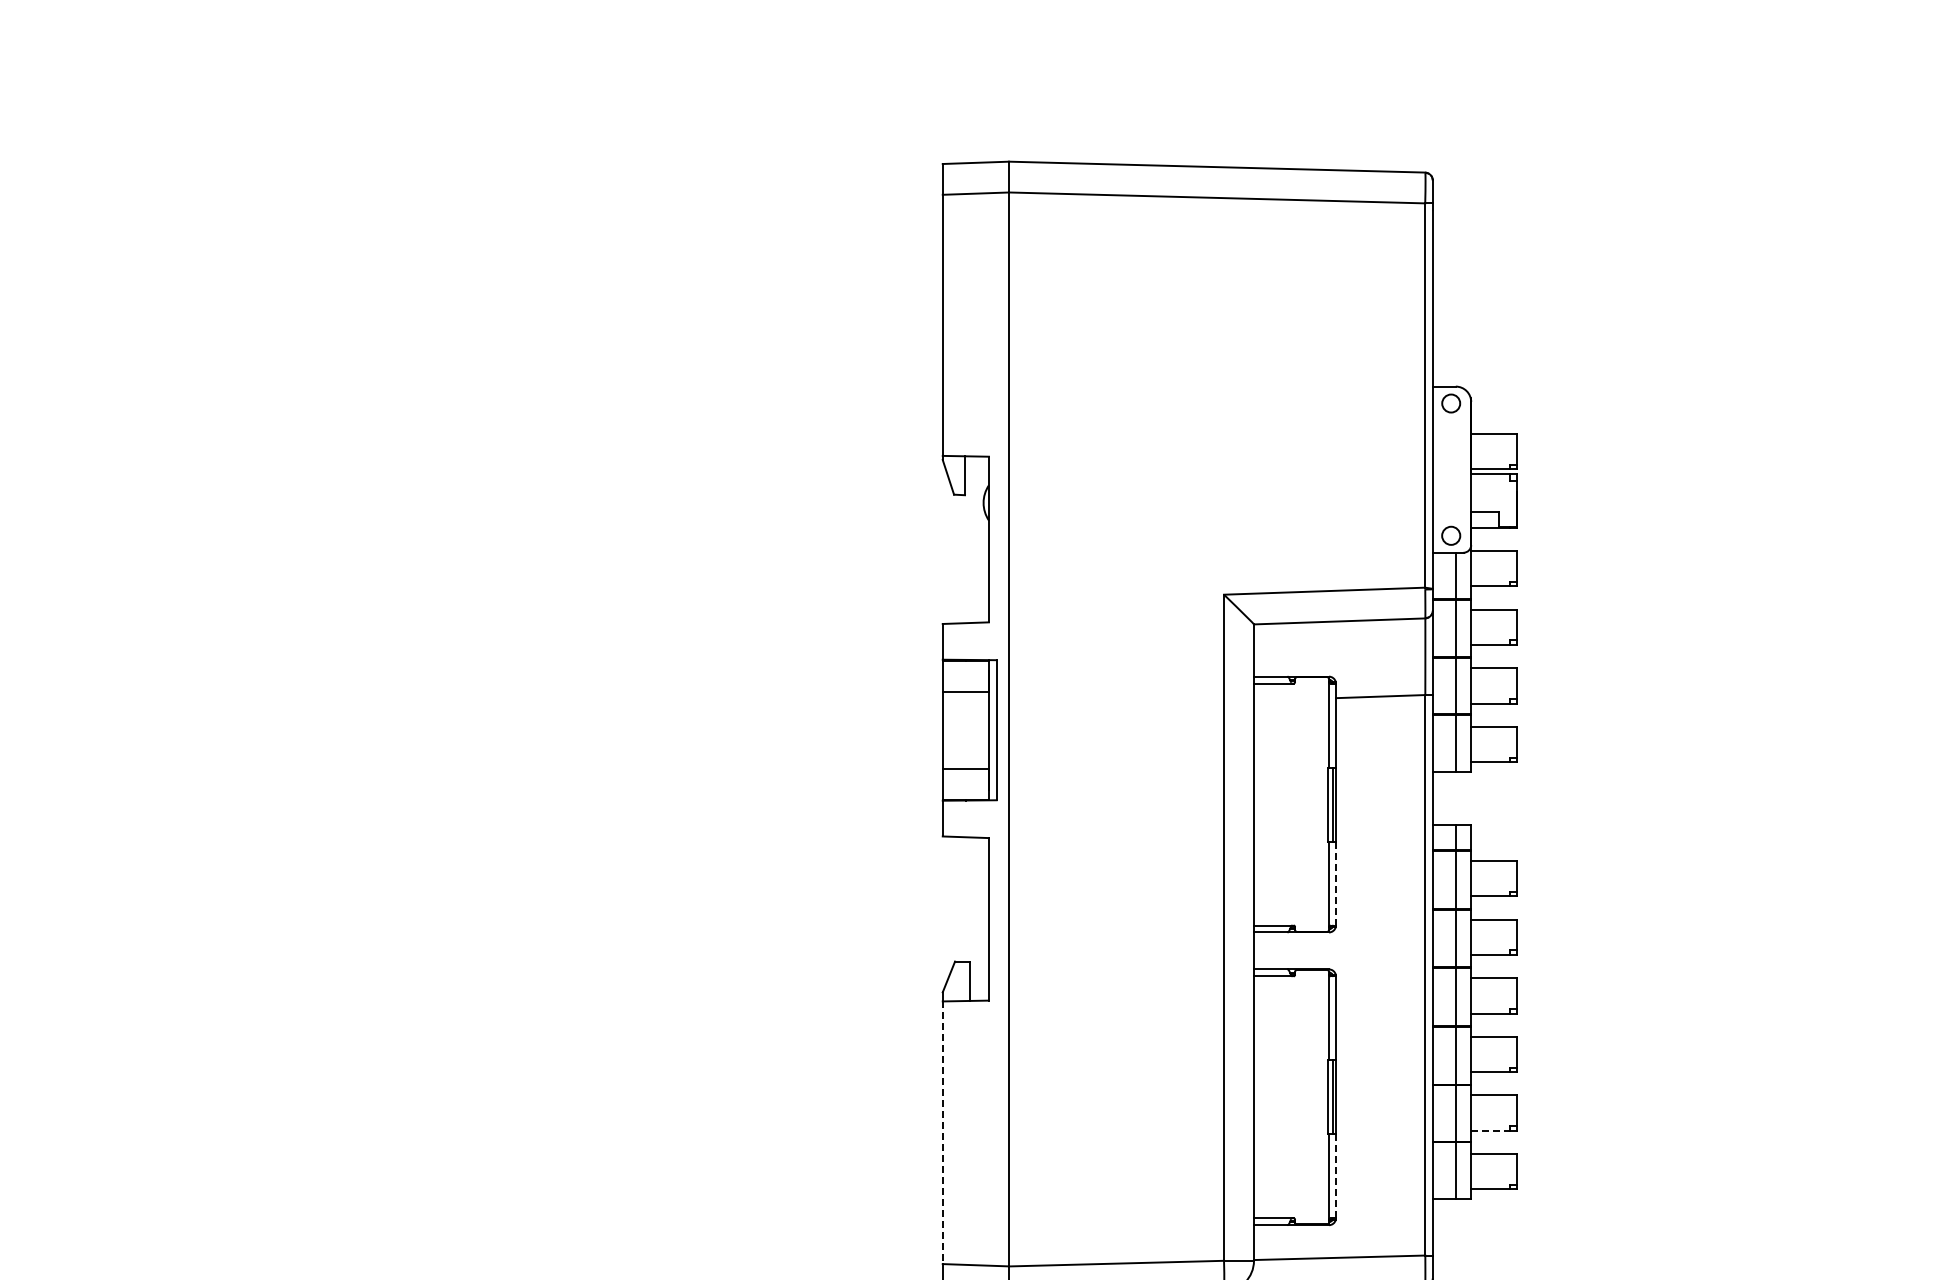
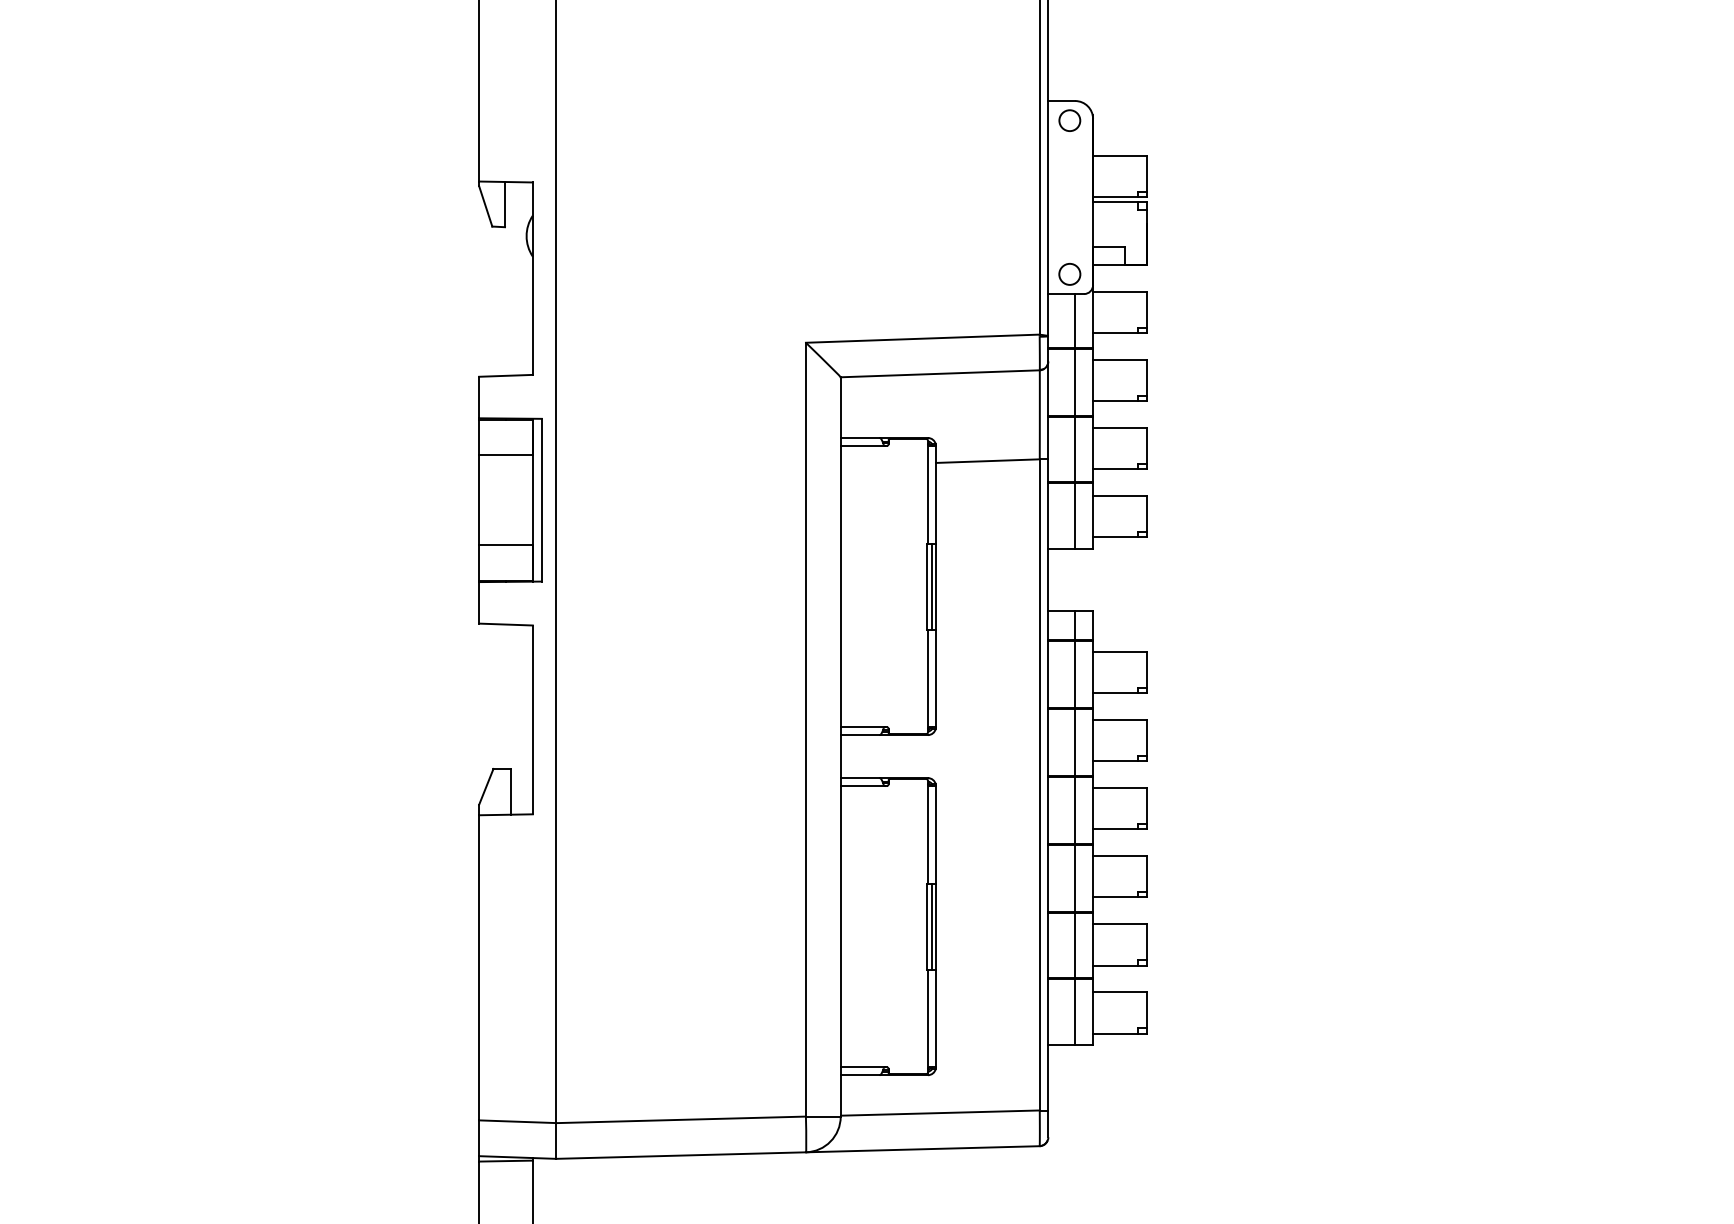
line: (1335, 883) -> (935, 678), dashed -> solid
line: (1490, 1130) -> (1115, 965), dashed -> solid
line: (942, 1133) -> (478, 968), dashed -> solid
line: (1335, 1176) -> (935, 1018), dashed -> solid

